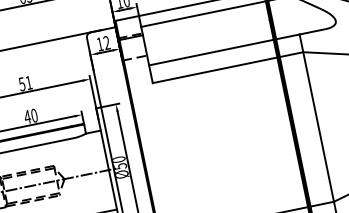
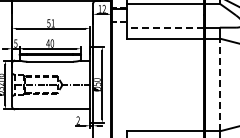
line: (211, 52) -> (165, 27), solid -> dashed
line: (317, 126) -> (219, 84), solid -> dashed

